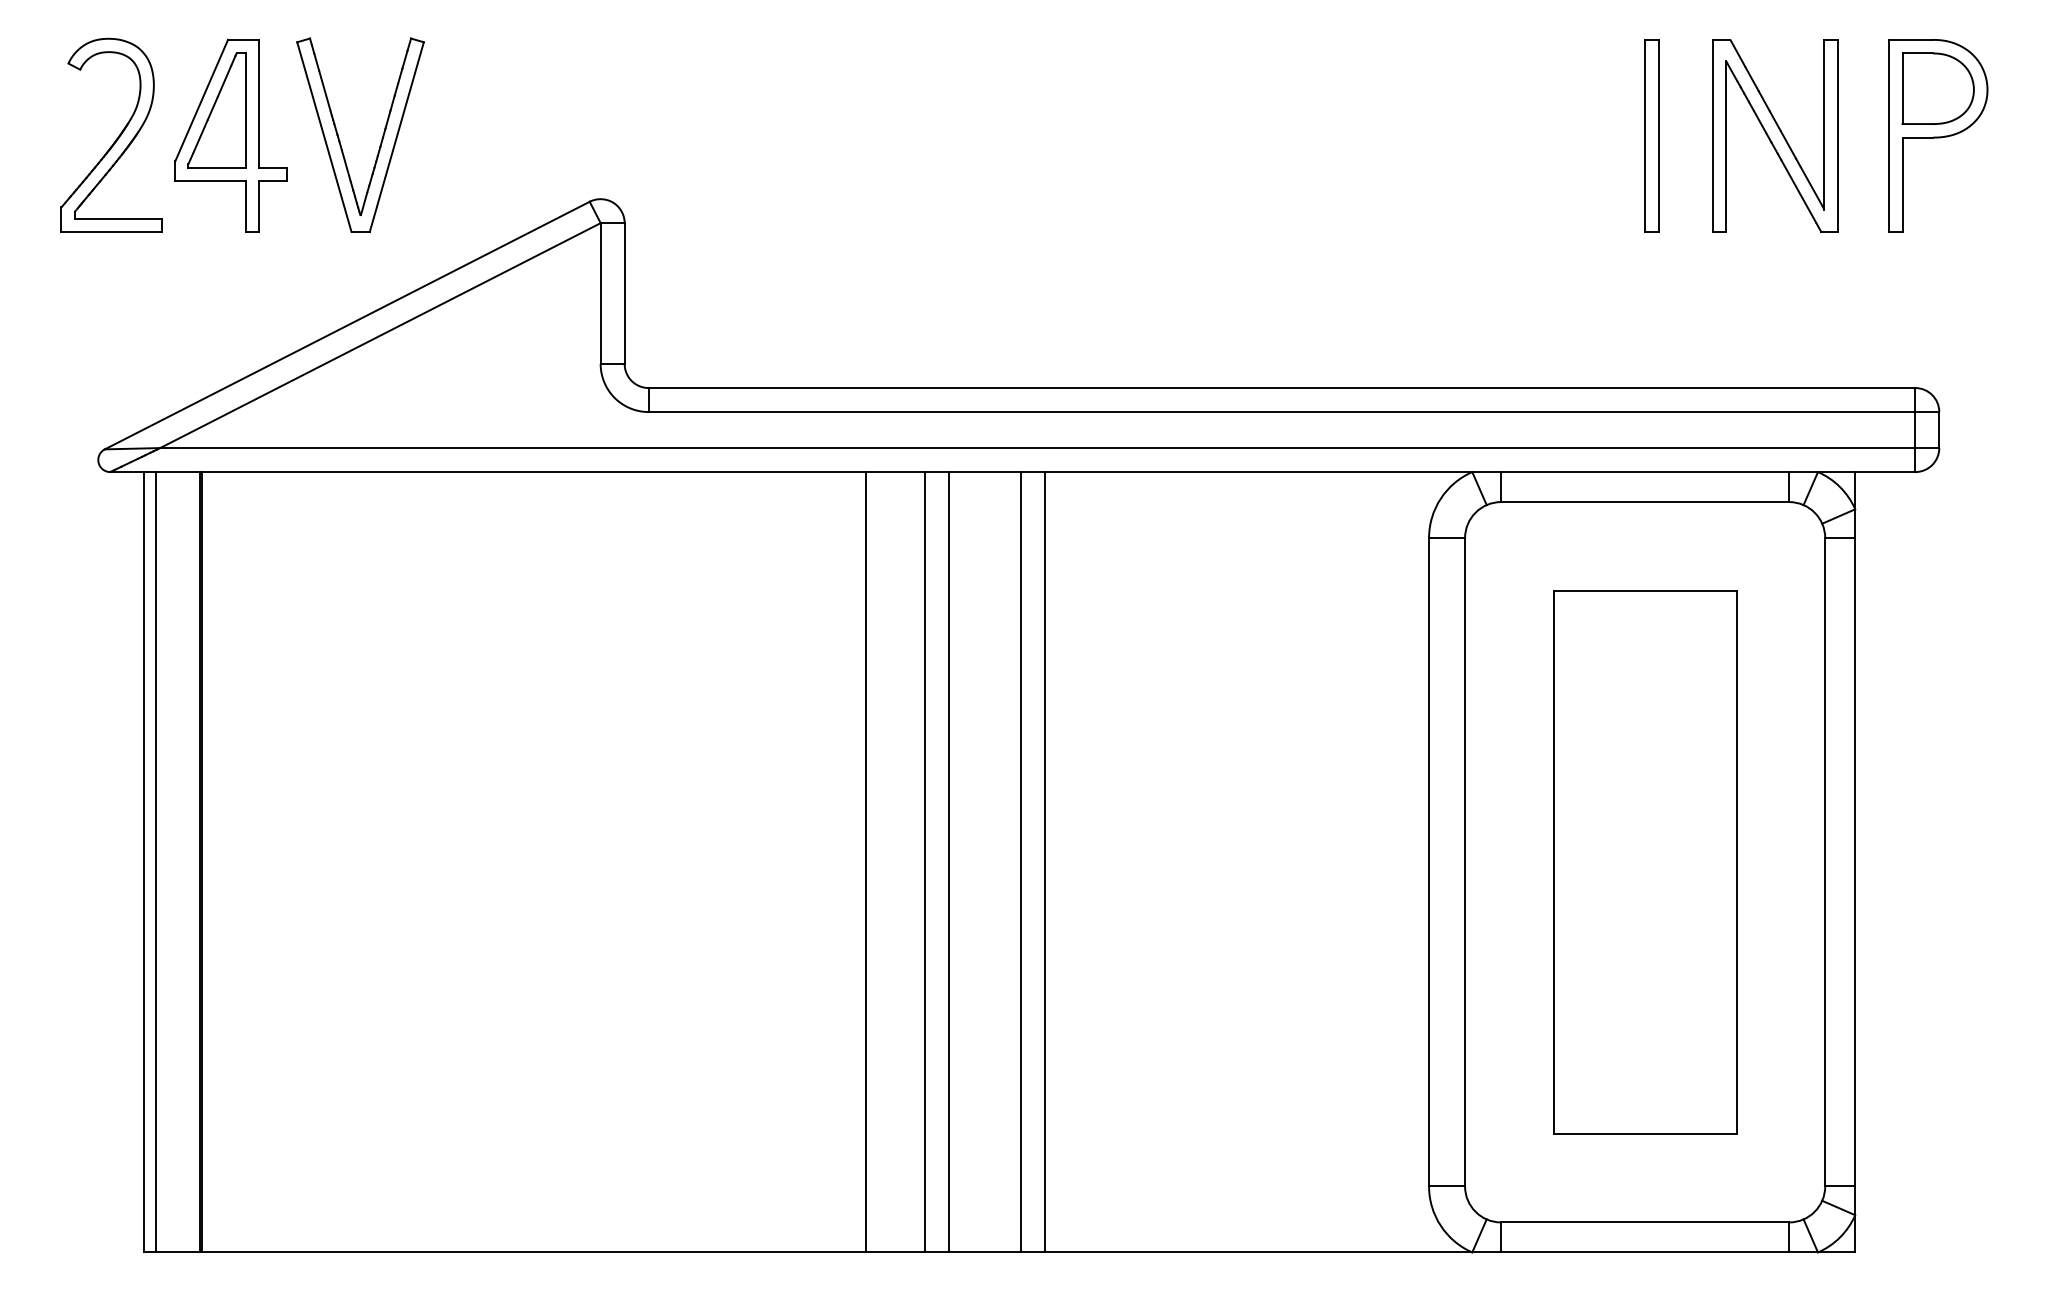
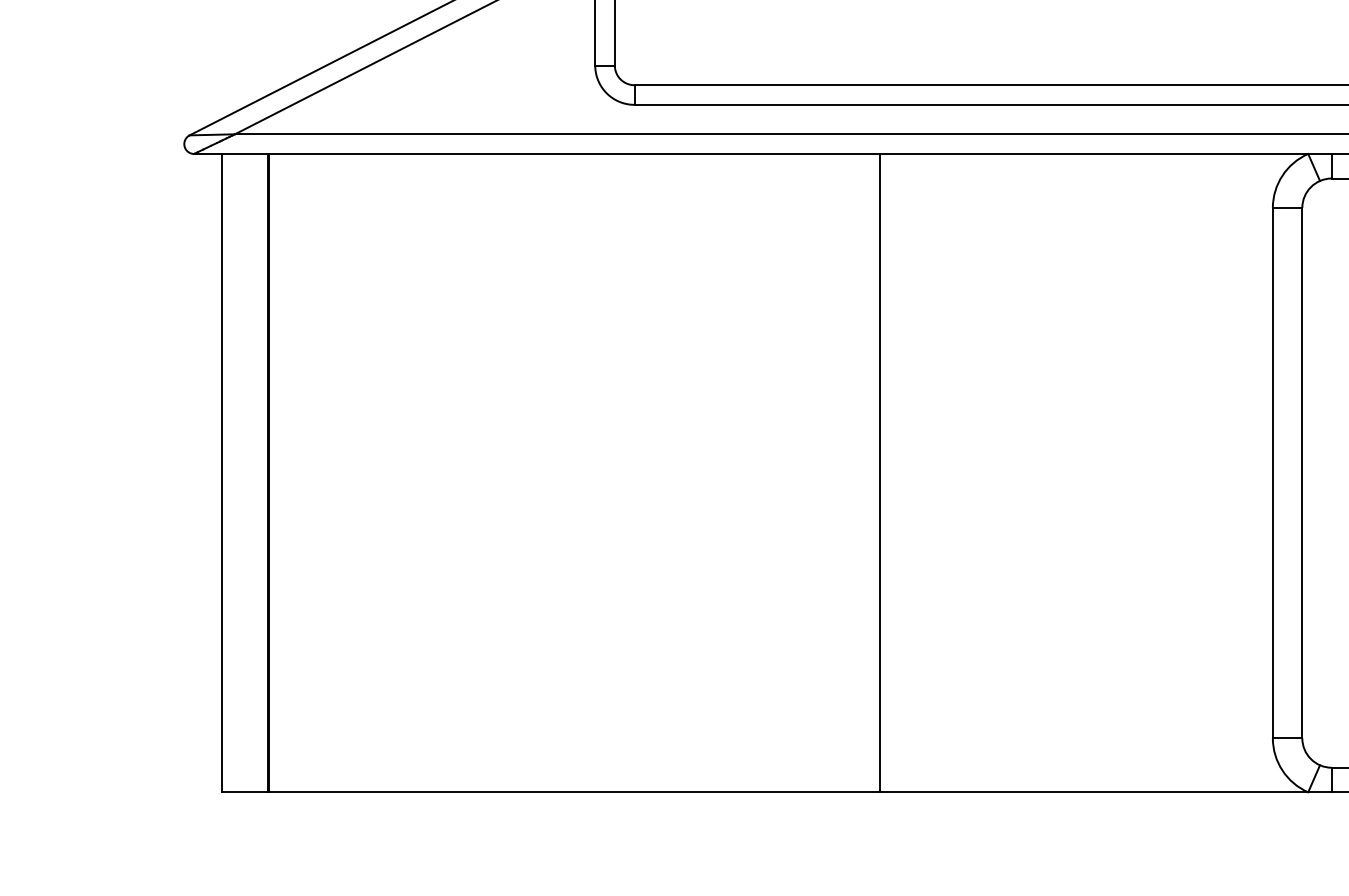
line: (156, 862) -> (231, 473), removed
line: (865, 862) -> (811, 473), removed
line: (924, 862) -> (860, 473), removed
line: (1020, 862) -> (938, 473), removed
line: (1044, 862) -> (958, 473), removed

